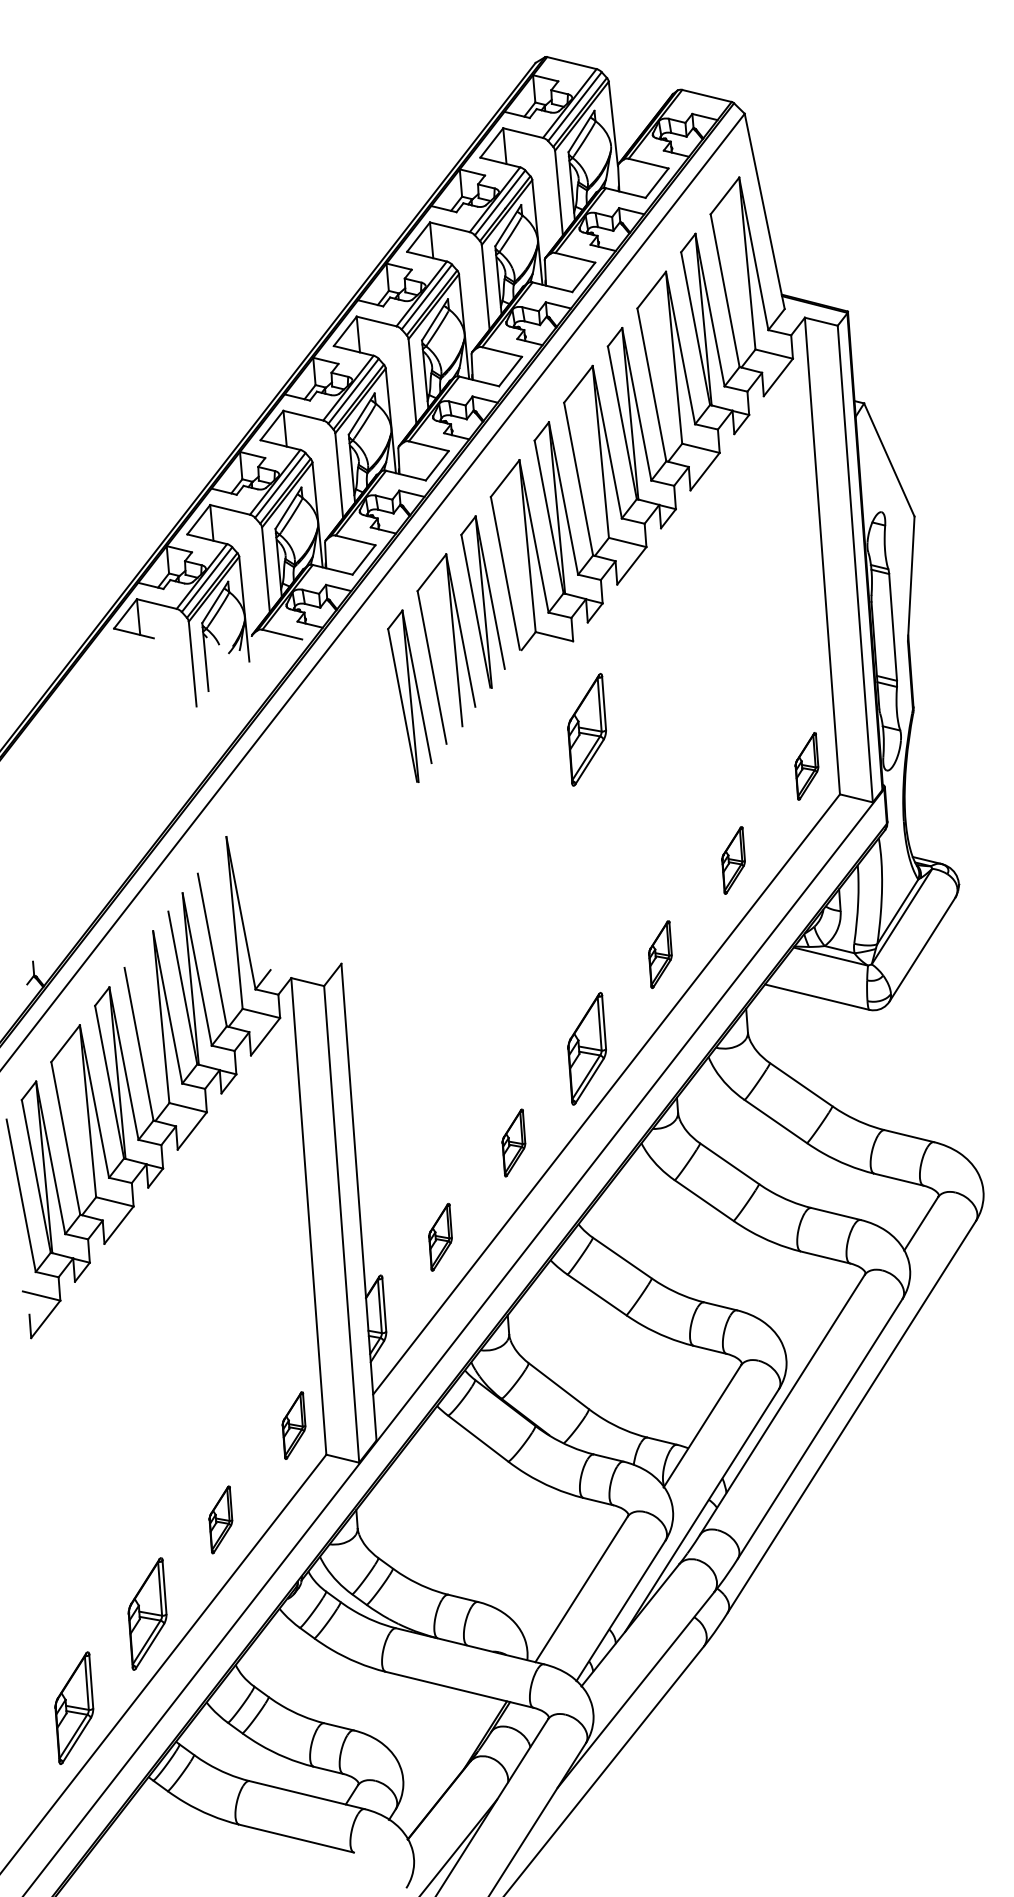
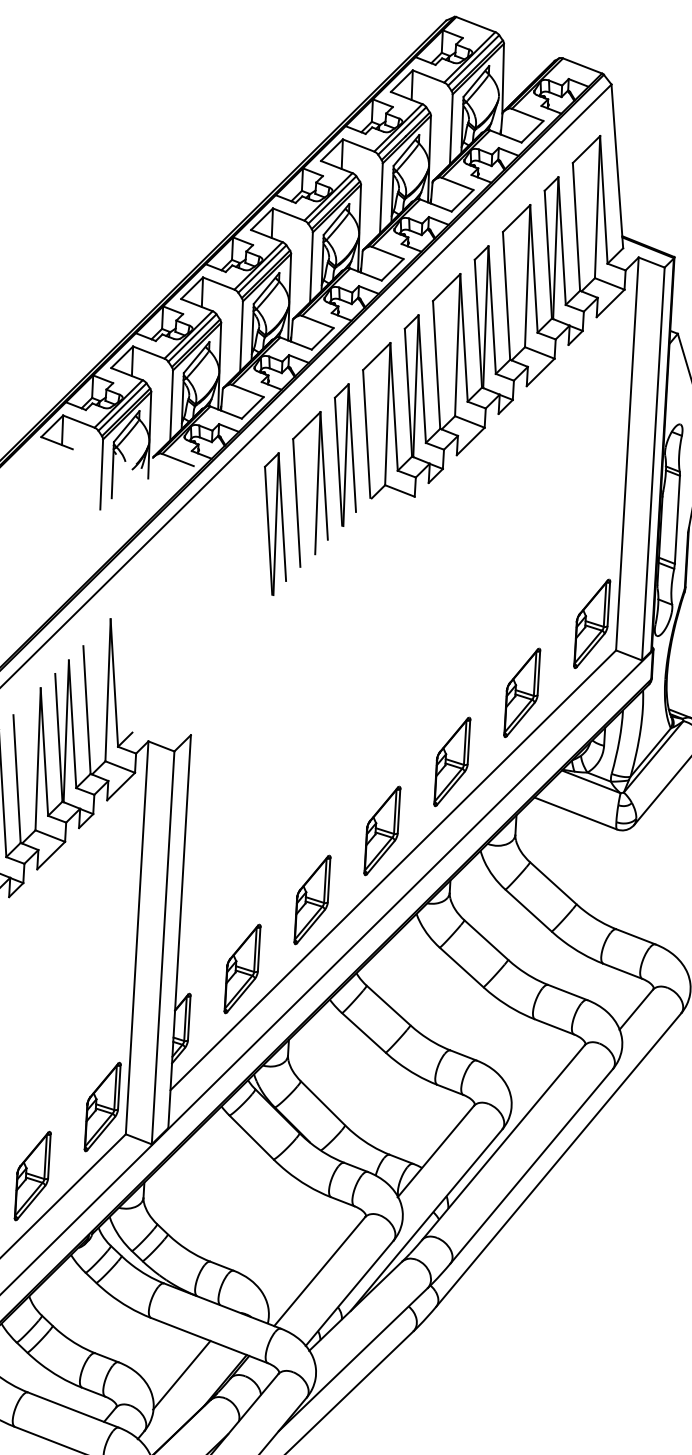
part: (586, 729) -> (416, 570), removed
part: (806, 766) -> (591, 624), size x1.67
part: (733, 860) -> (522, 692), size x1.67
part: (660, 954) -> (452, 761), size x1.67
part: (513, 1142) -> (312, 899), size x1.67
part: (440, 1237) -> (242, 969), size x1.67
part: (293, 1425) -> (102, 1106), size x1.67
part: (220, 1519) -> (32, 1175), size x1.67
line: (431, 1735) -> (181, 1374), added

